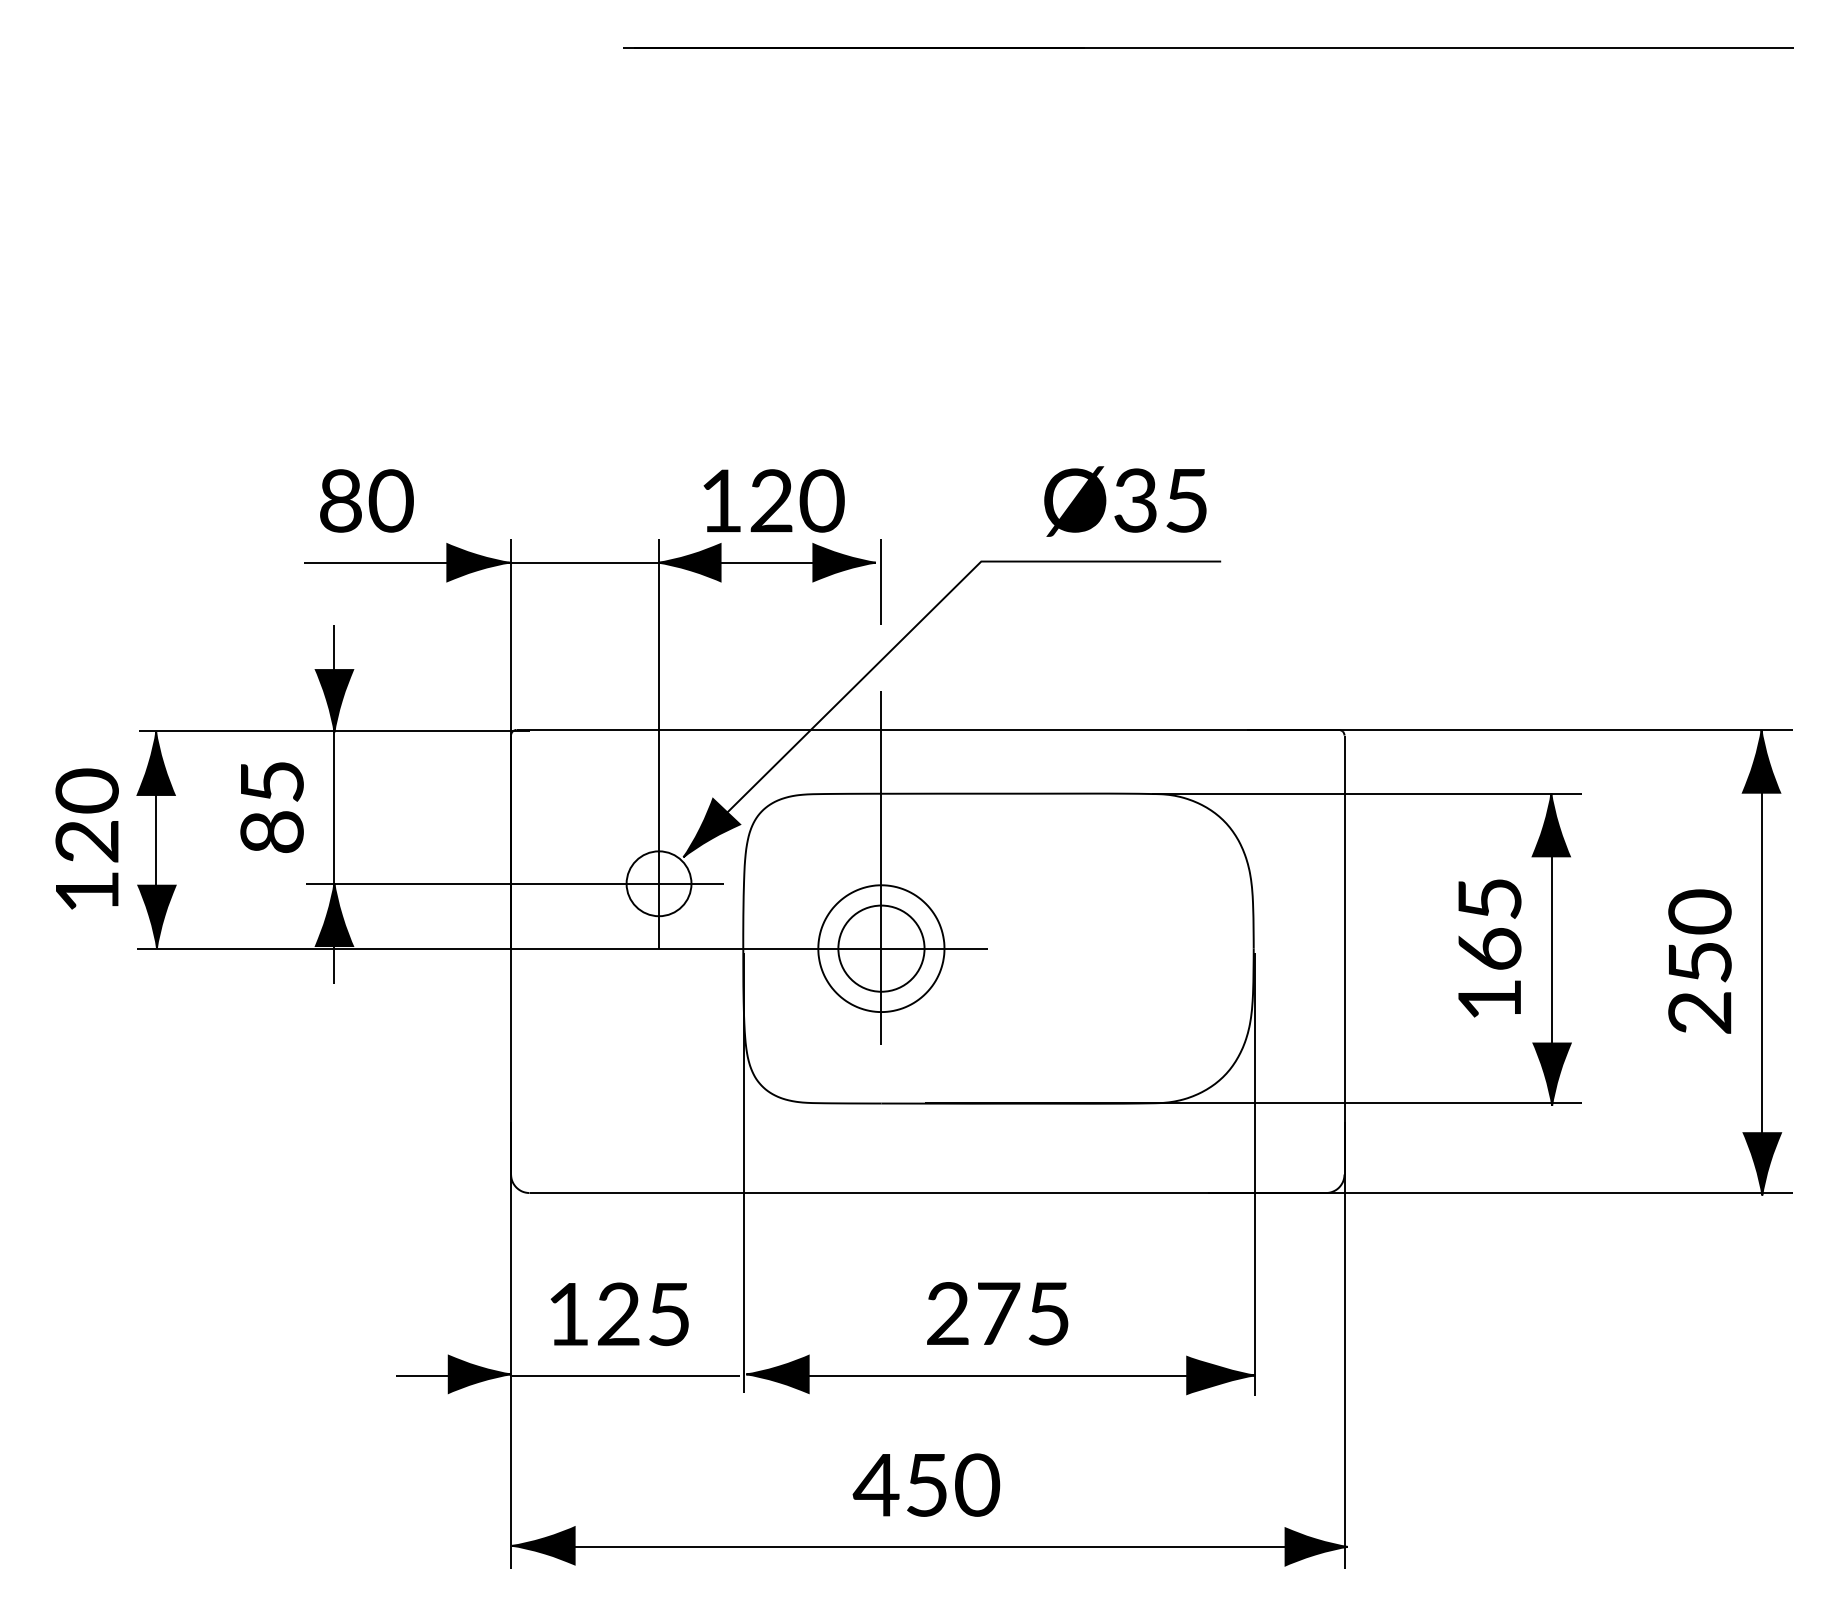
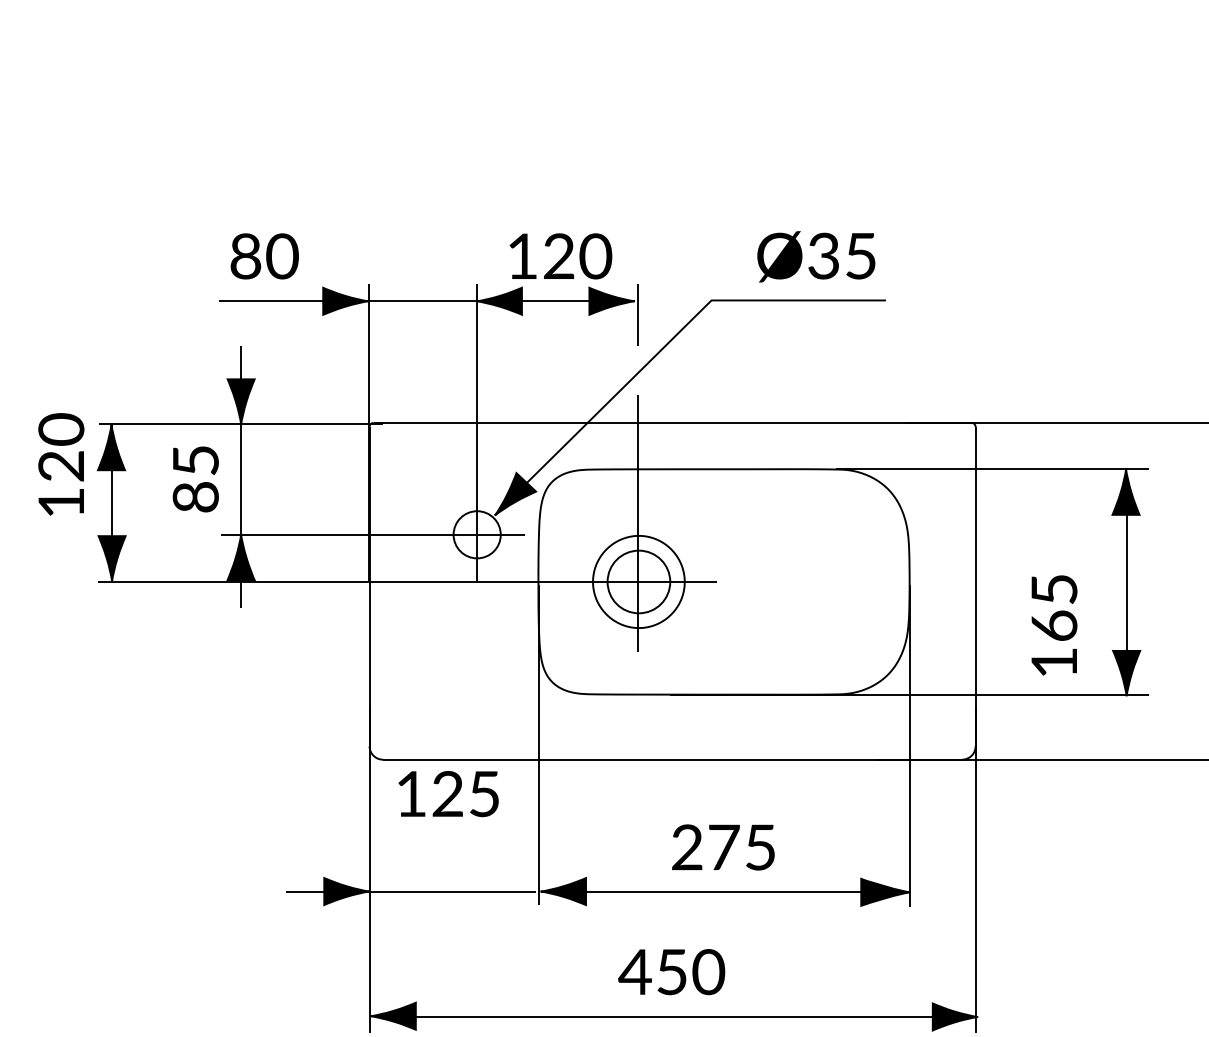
text: (86, 838) -> (60, 464), moved
text: (1489, 948) -> (1054, 625), moved
text: (619, 1314) -> (448, 794), moved

